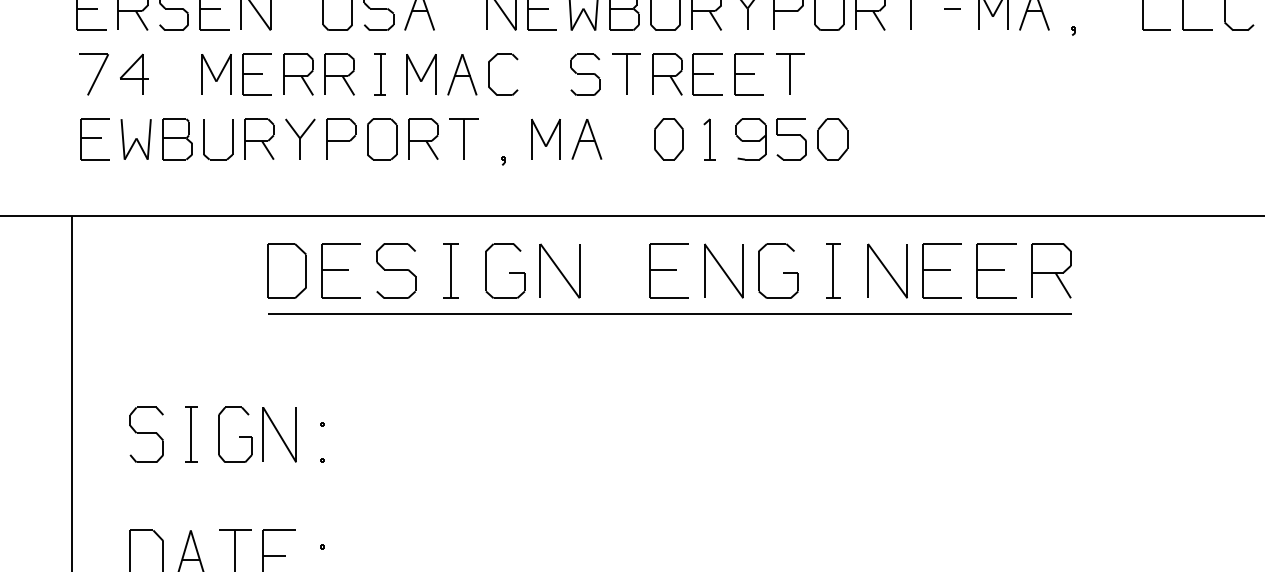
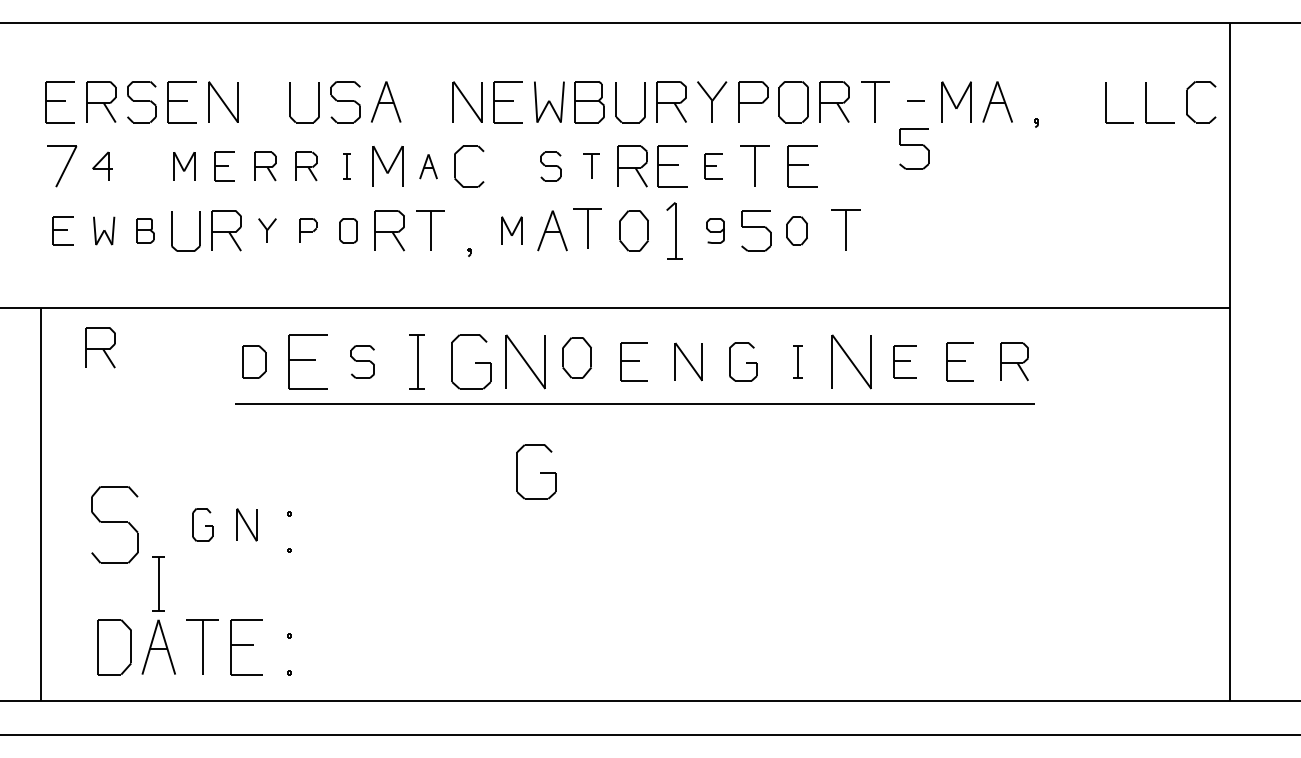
part: (950, 56) -> (914, 148), added
part: (134, 73) -> (102, 165), size x0.7
part: (626, 73) -> (591, 165), size x0.6
part: (216, 74) -> (184, 166), size x0.7
part: (257, 74) -> (224, 166), size x0.7
part: (298, 74) -> (265, 166), size x0.7
part: (339, 74) -> (306, 166), size x0.7
part: (379, 74) -> (346, 166), size x0.6
part: (462, 74) -> (428, 166), size x0.6
part: (584, 74) -> (550, 166), size x0.7
part: (748, 74) -> (713, 166), size x0.6
part: (838, 74) -> (802, 166), added
part: (622, 137) -> (587, 228), added
part: (881, 138) -> (845, 229), added
part: (94, 139) -> (62, 230), size x0.7
part: (135, 139) -> (103, 230), size x0.7
part: (177, 139) -> (145, 230), size x0.6
part: (300, 139) -> (267, 230), size x0.6
part: (340, 139) -> (307, 230), size x0.6
part: (381, 139) -> (348, 230), size x0.6
part: (545, 139) -> (511, 230), size x0.7
part: (709, 139) -> (674, 230), size x1.4
part: (750, 139) -> (715, 230), size x0.6
part: (833, 139) -> (797, 230), size x0.7
part: (132, 256) -> (100, 347), added
part: (610, 266) -> (576, 357), added
part: (286, 270) -> (253, 361), size x0.6
part: (395, 270) -> (362, 361), size x0.6
part: (668, 270) -> (633, 361), size x0.7
part: (723, 270) -> (688, 361), size x0.7
part: (778, 270) -> (743, 361), size x0.7
part: (833, 270) -> (797, 361), size x0.6
part: (941, 270) -> (905, 361), size x0.6
part: (996, 270) -> (959, 361), size x0.7
part: (1051, 270) -> (1014, 361), size x0.7
part: (570, 381) -> (536, 471), added
part: (146, 434) -> (114, 524), size x1.4
part: (190, 434) -> (158, 583), moved
part: (235, 434) -> (202, 524), size x0.6
part: (279, 434) -> (246, 524), size x0.6

